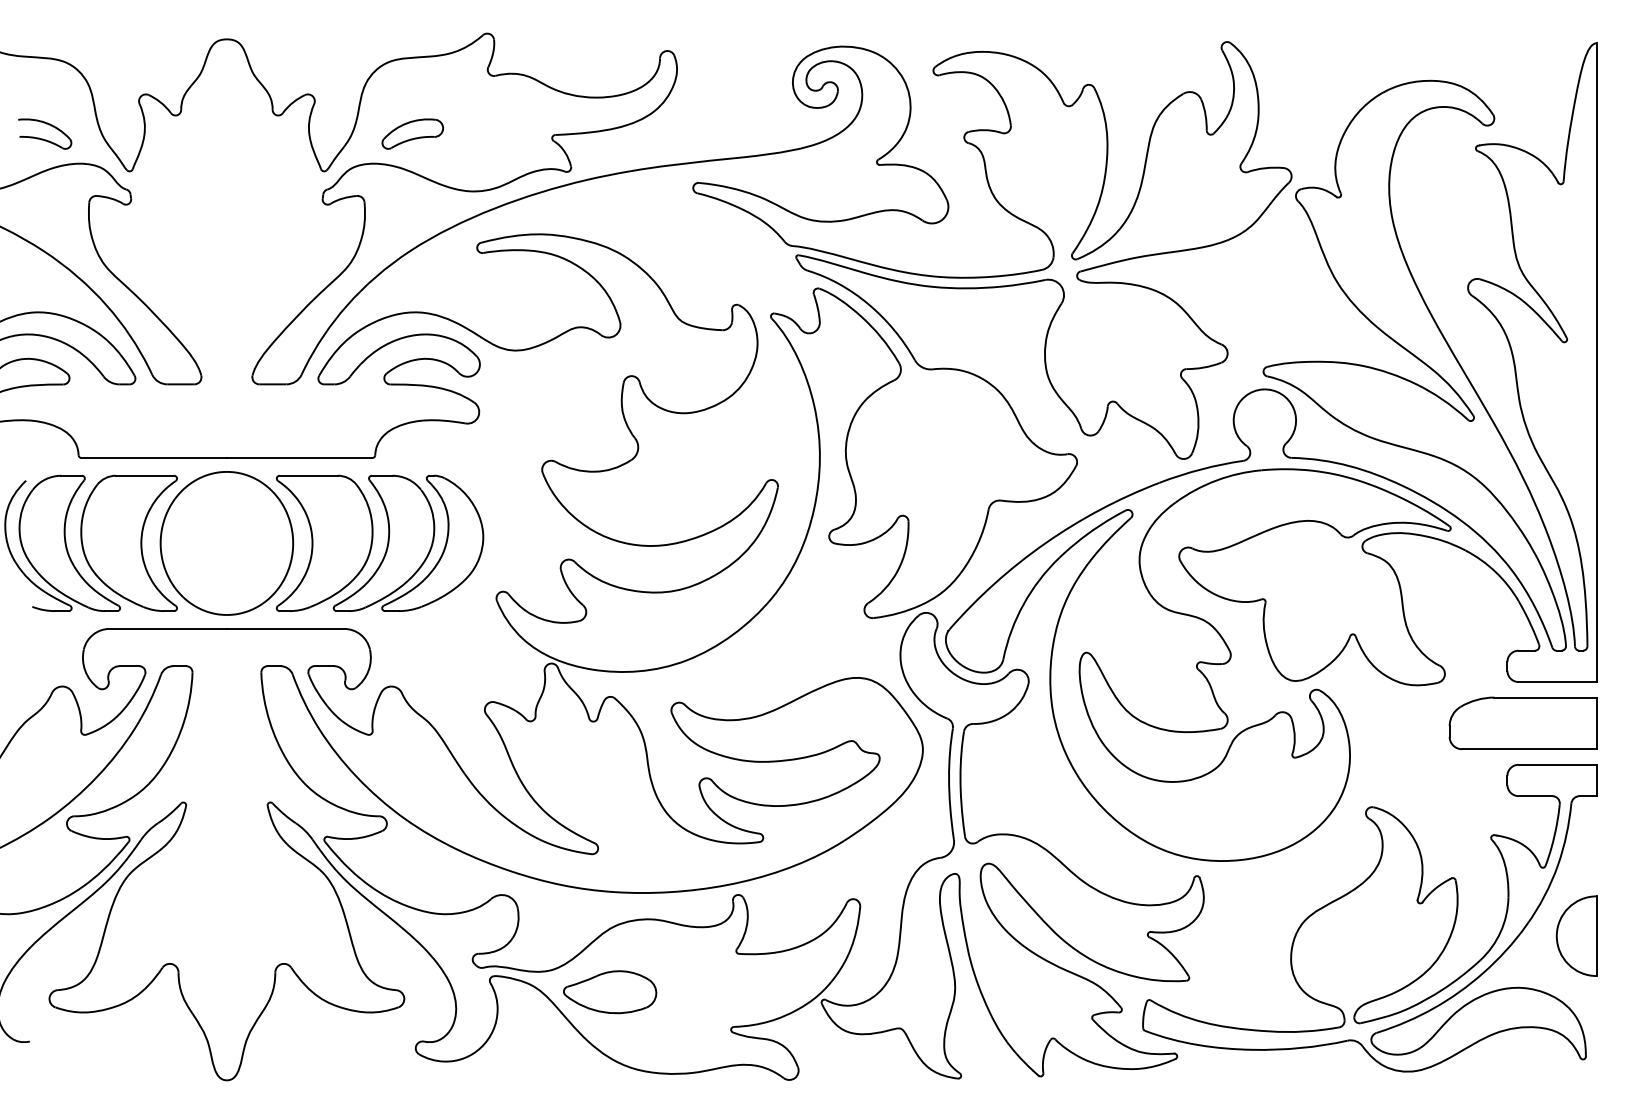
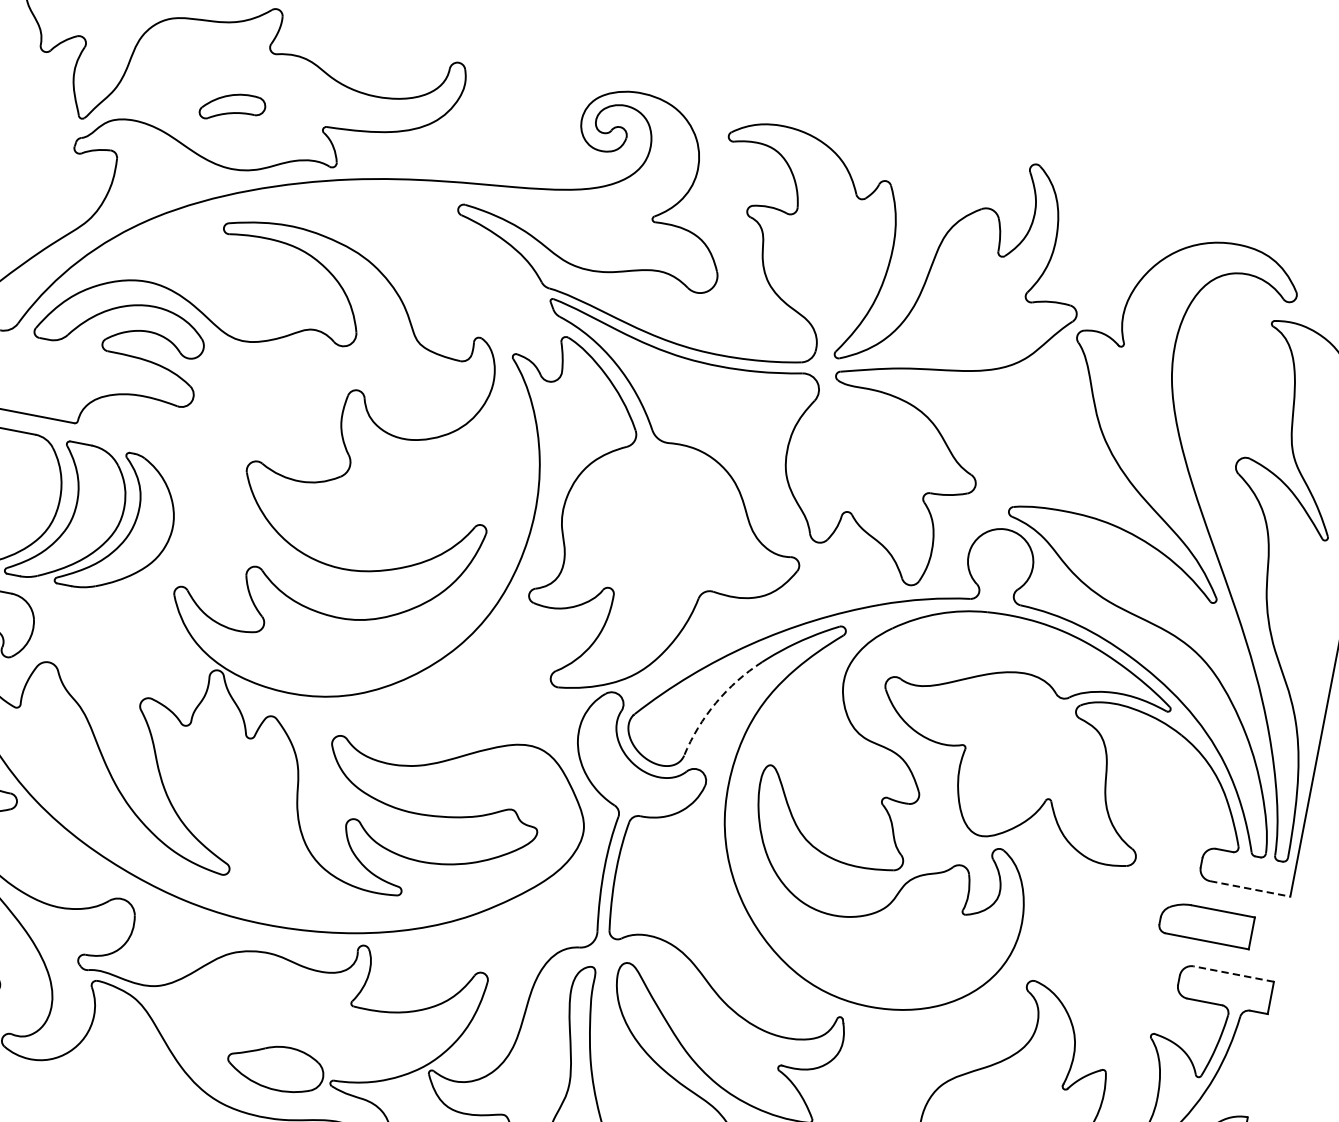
part: (412, 133) -> (232, 107), moved
arc: (1023, 604) -> (715, 703), solid -> dashed
line: (1557, 682) -> (1249, 889), solid -> dashed
part: (1522, 723) -> (1205, 924), size x0.6
line: (1557, 764) -> (1233, 973), solid -> dashed
part: (610, 992) -> (276, 1067), moved

